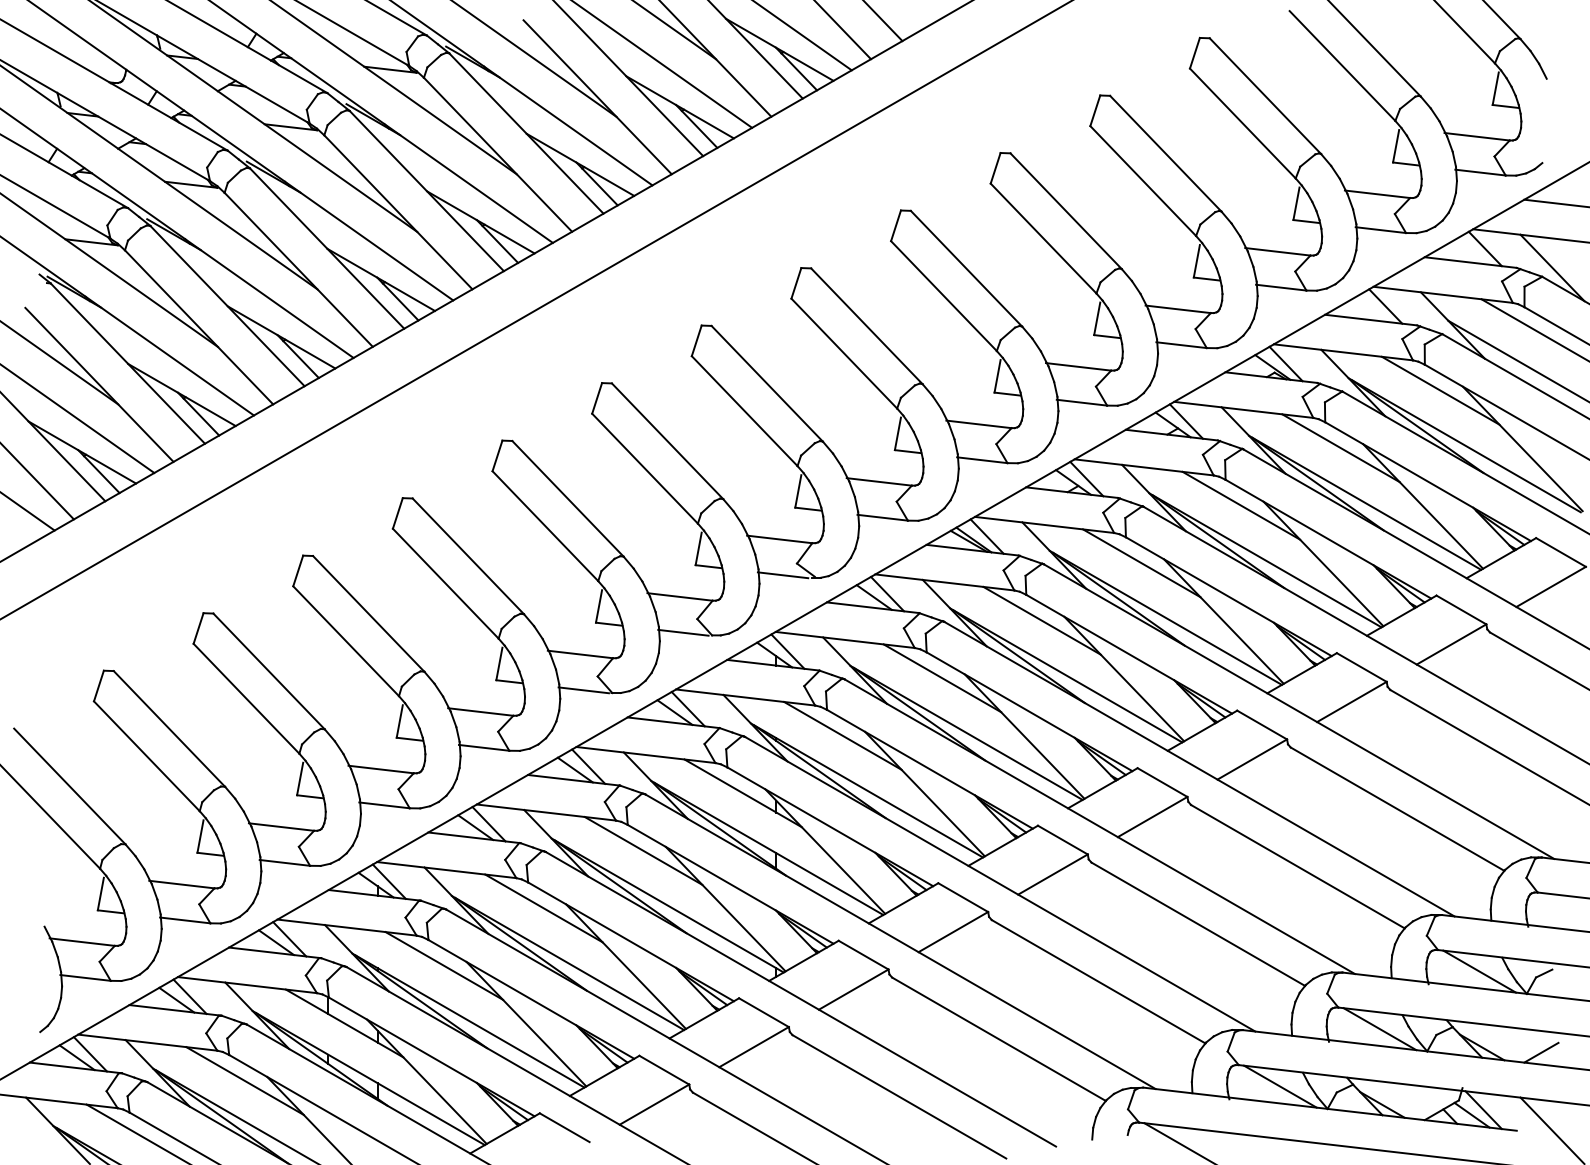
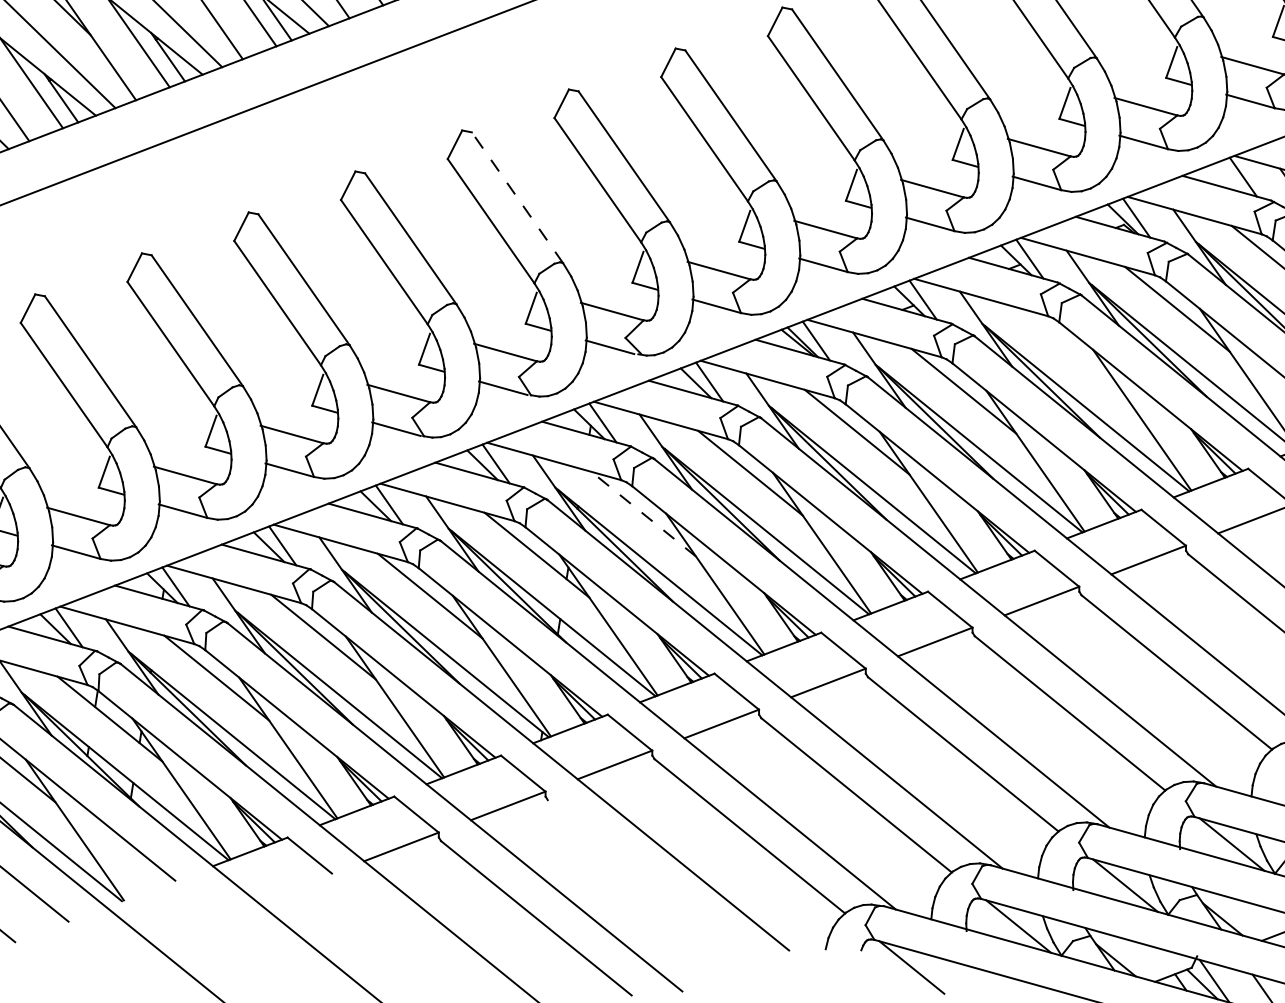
line: (667, 440) -> (517, 197), solid -> dashed
line: (1241, 505) -> (1070, 350), removed
line: (842, 735) -> (643, 513), solid -> dashed
line: (899, 1096) -> (643, 876), removed

